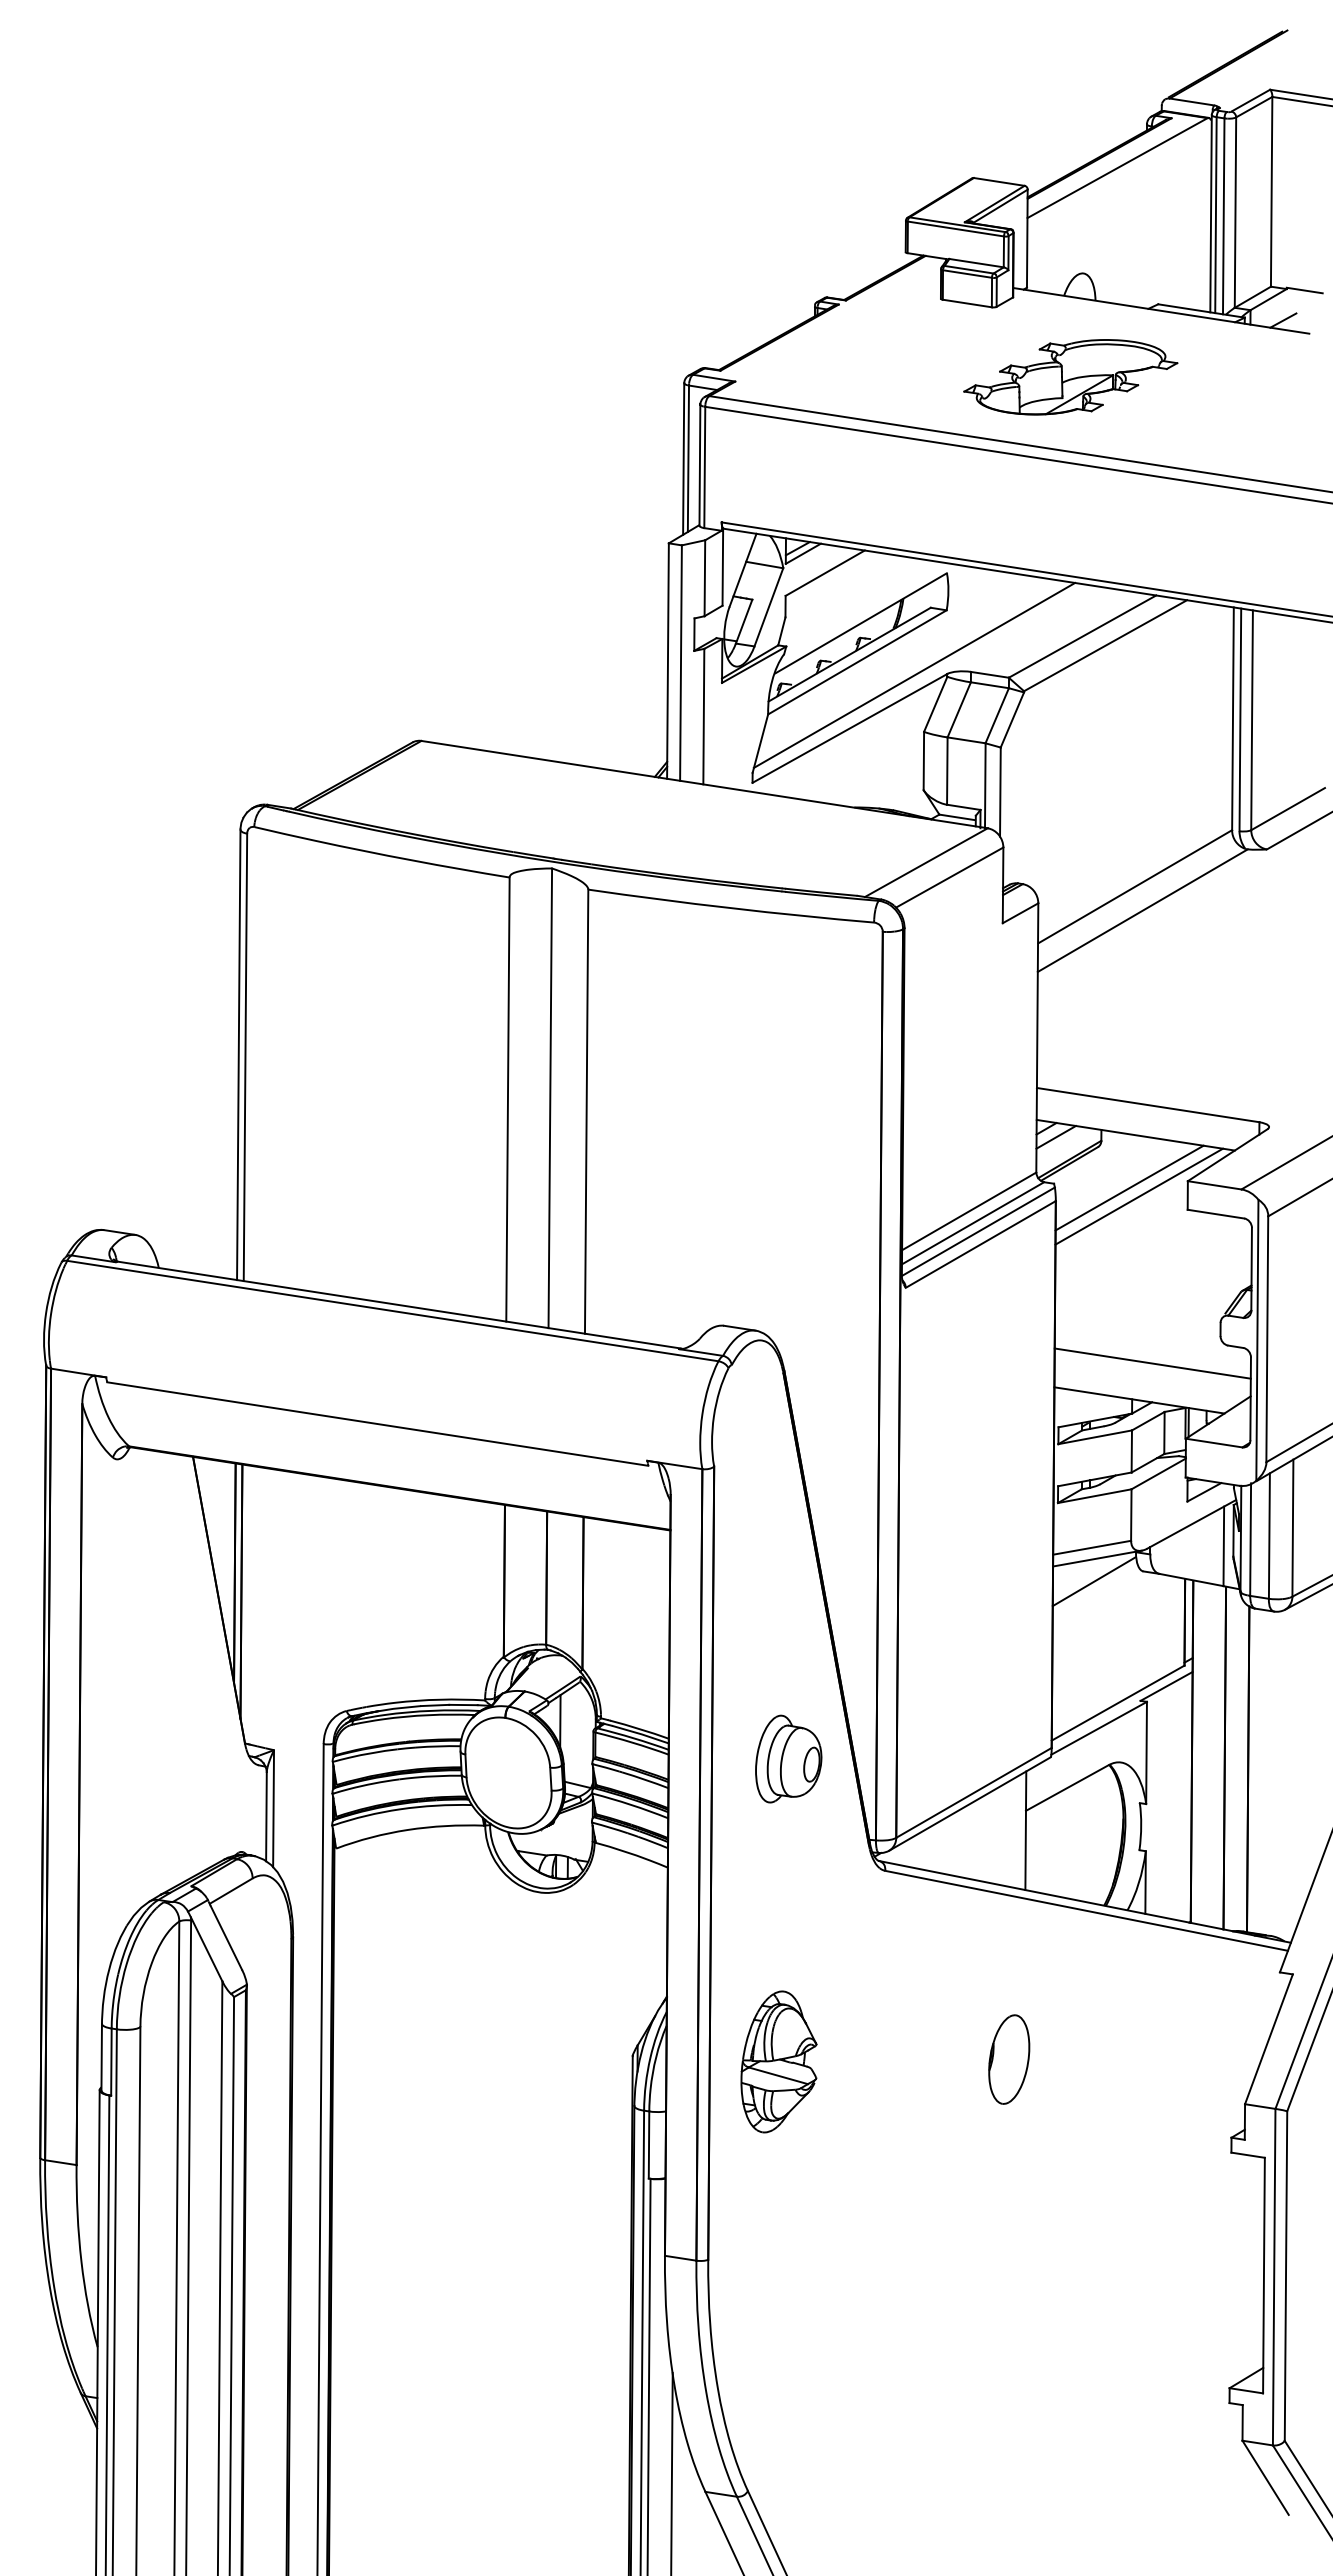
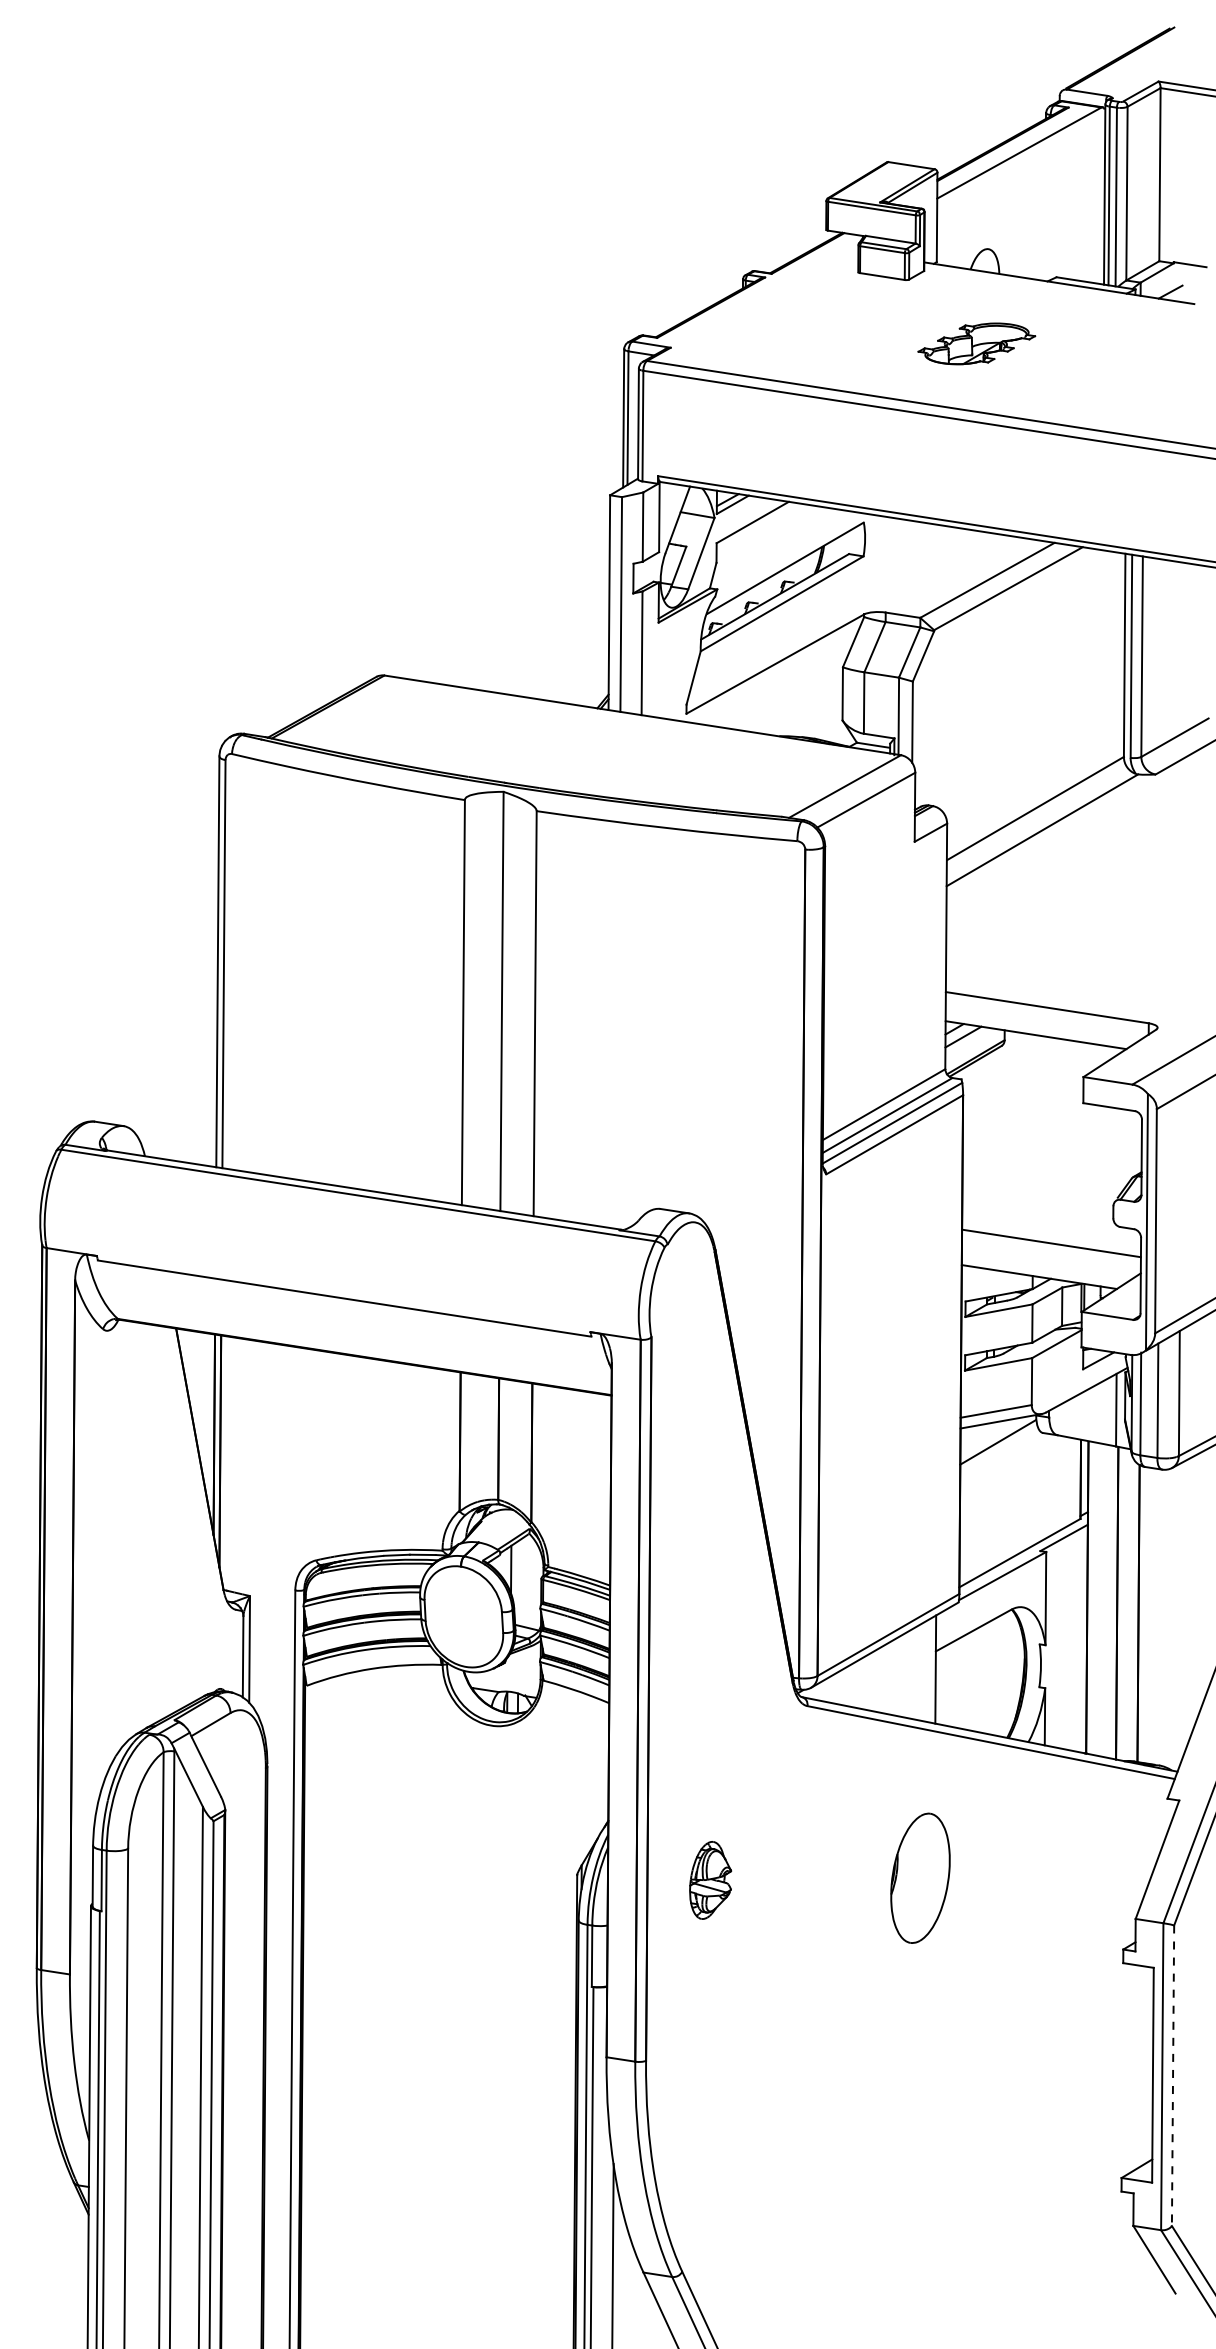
part: (1070, 377) -> (976, 344), size x0.6
line: (914, 674) -> (834, 614), removed
line: (1129, 1187) -> (1030, 1082), removed
line: (1138, 1196) -> (1038, 1091), removed
part: (788, 1758) -> (719, 1603), removed
part: (1009, 2059) -> (920, 1878), size x1.6
part: (778, 2061) -> (710, 1880), size x0.6
line: (1286, 2276) -> (1173, 2076), solid -> dashed

